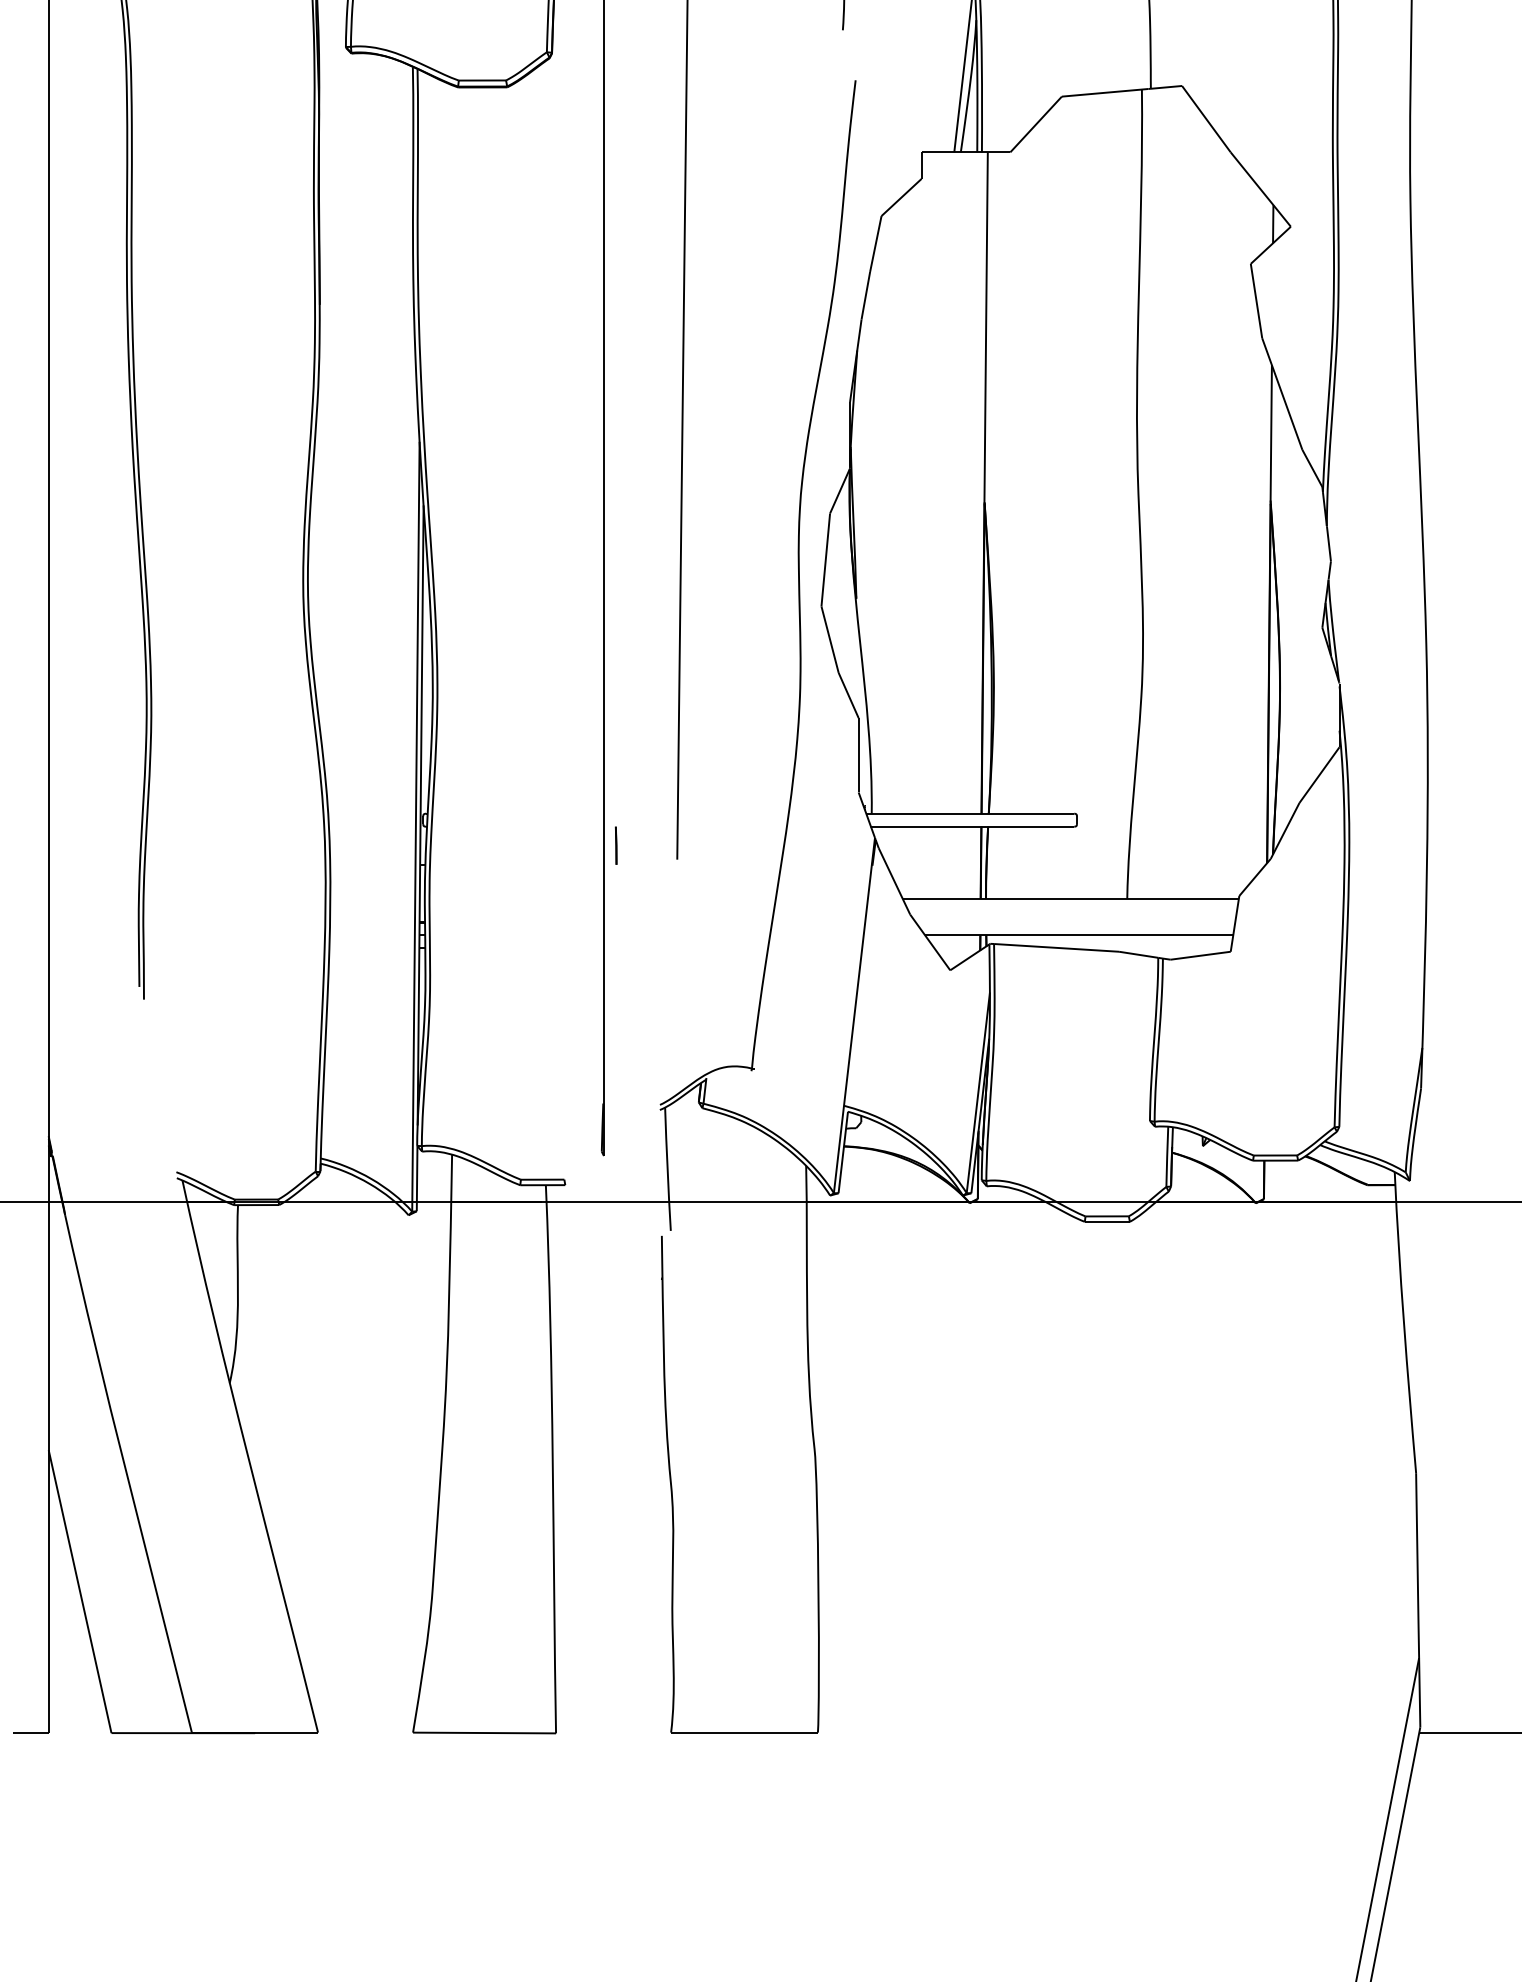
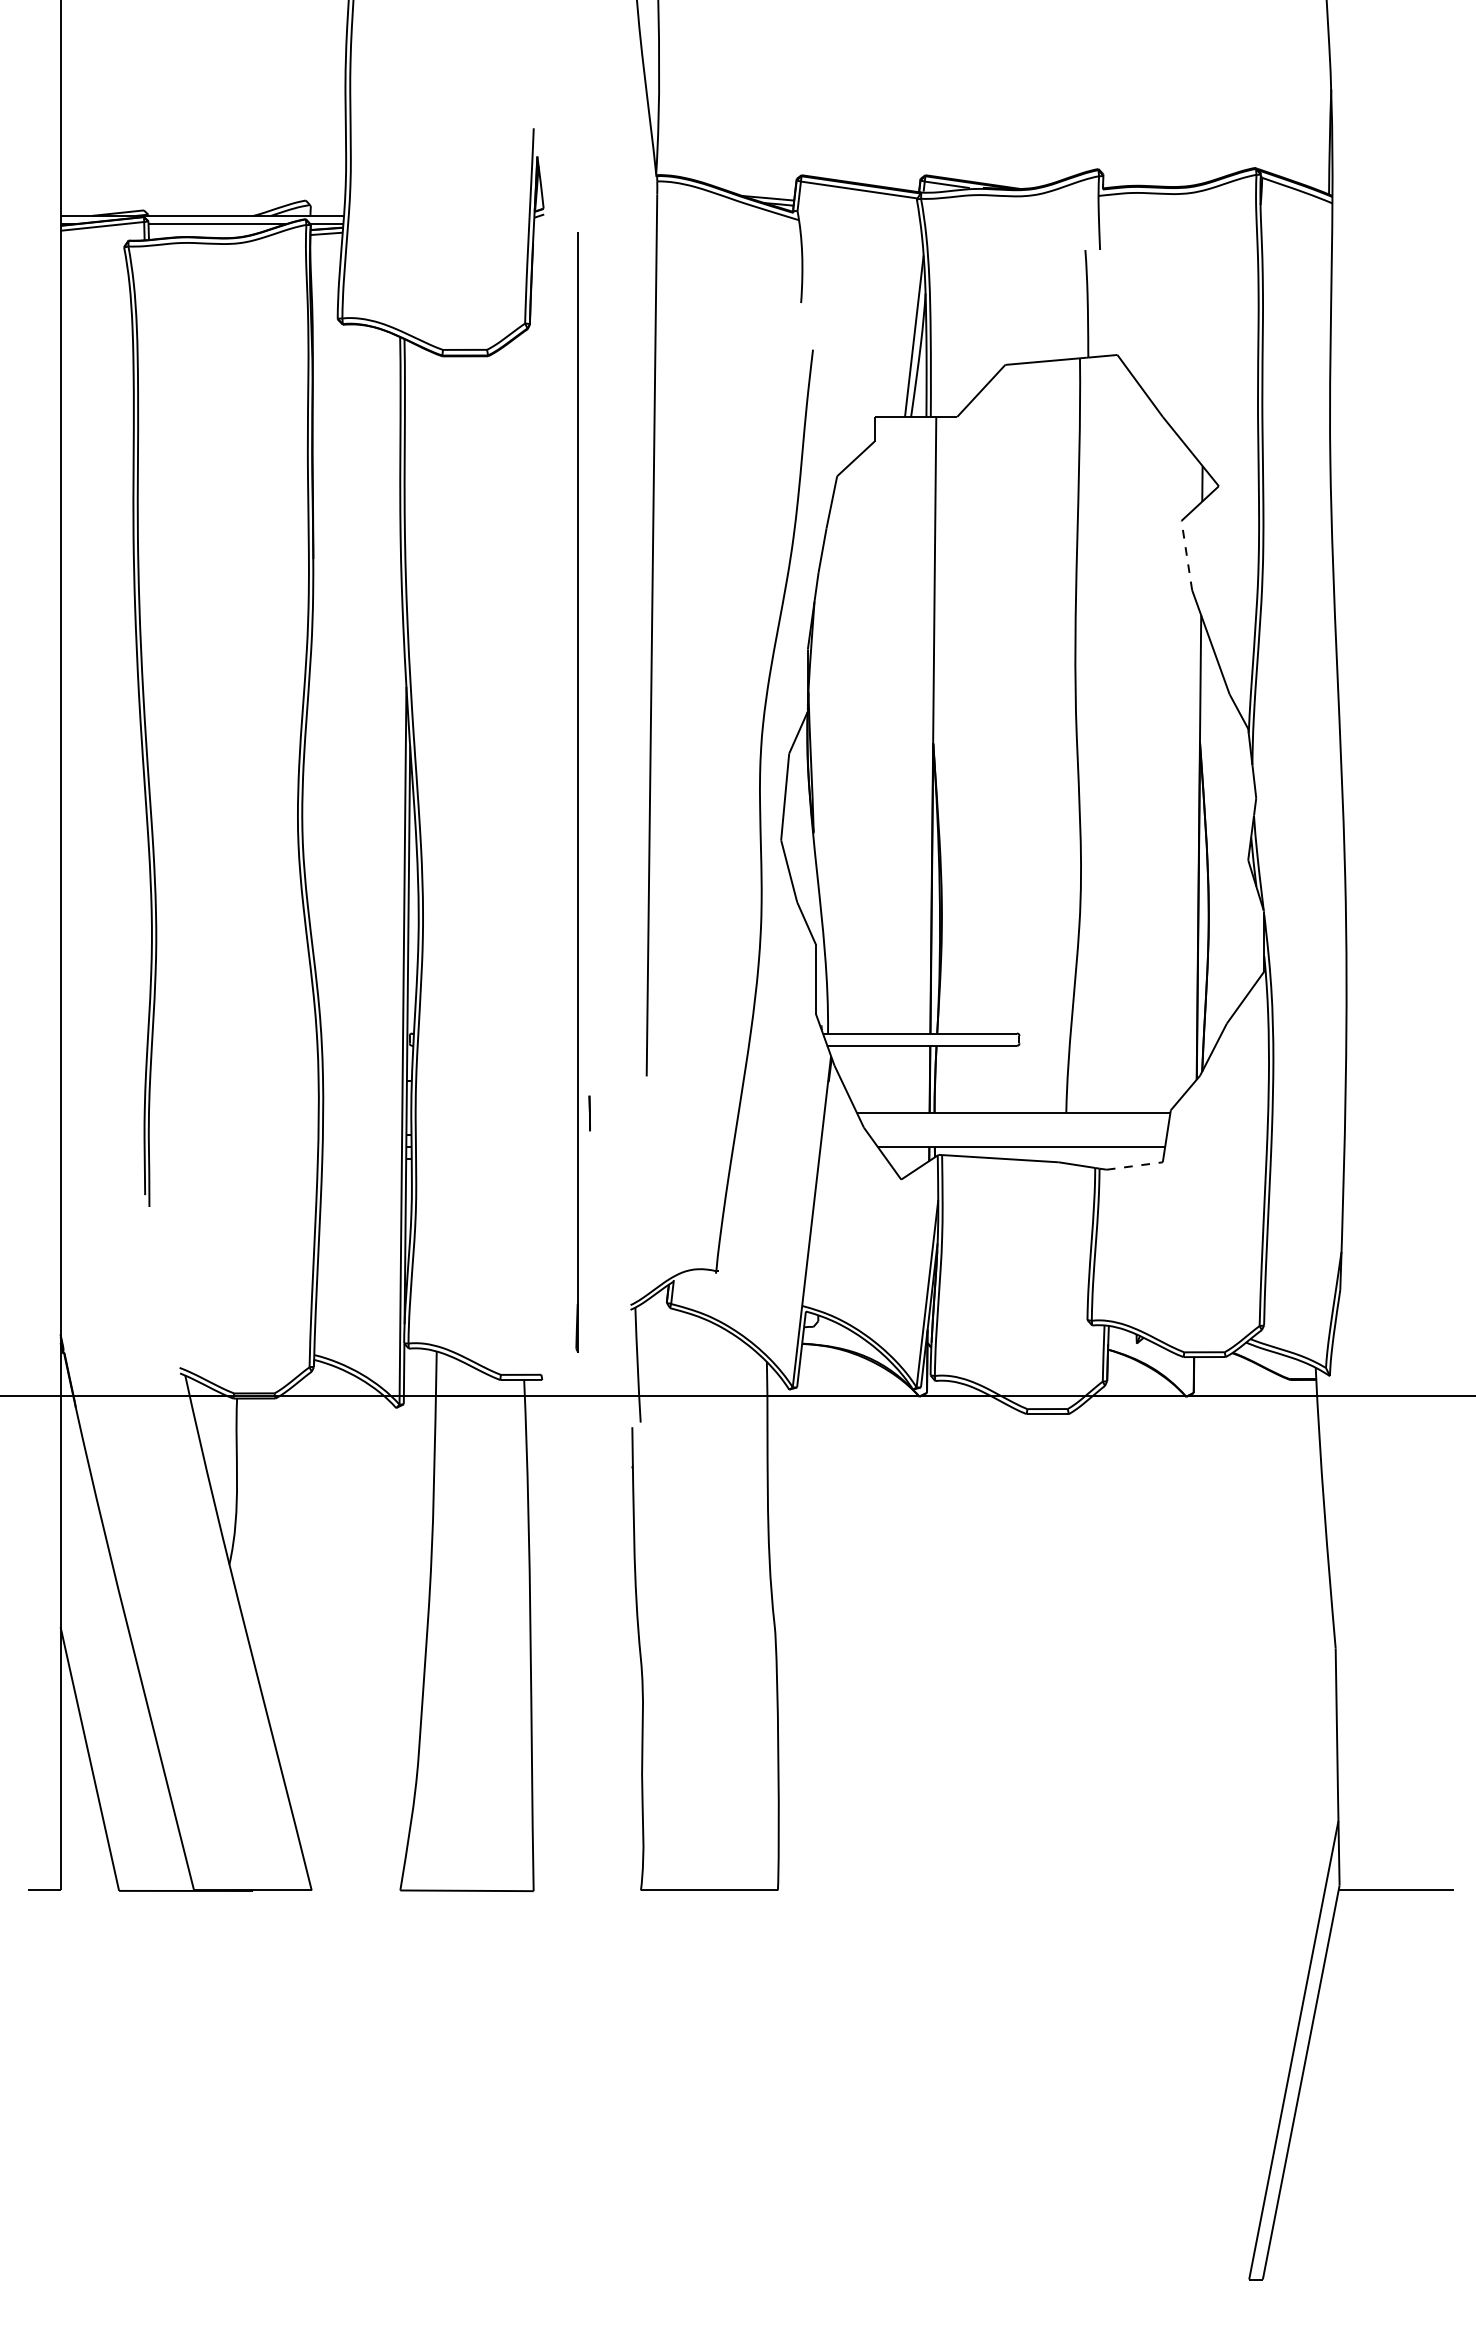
line: (1256, 301) -> (1186, 555), solid -> dashed
line: (615, 845) -> (589, 1113), moved
line: (1201, 955) -> (1135, 1165), solid -> dashed

